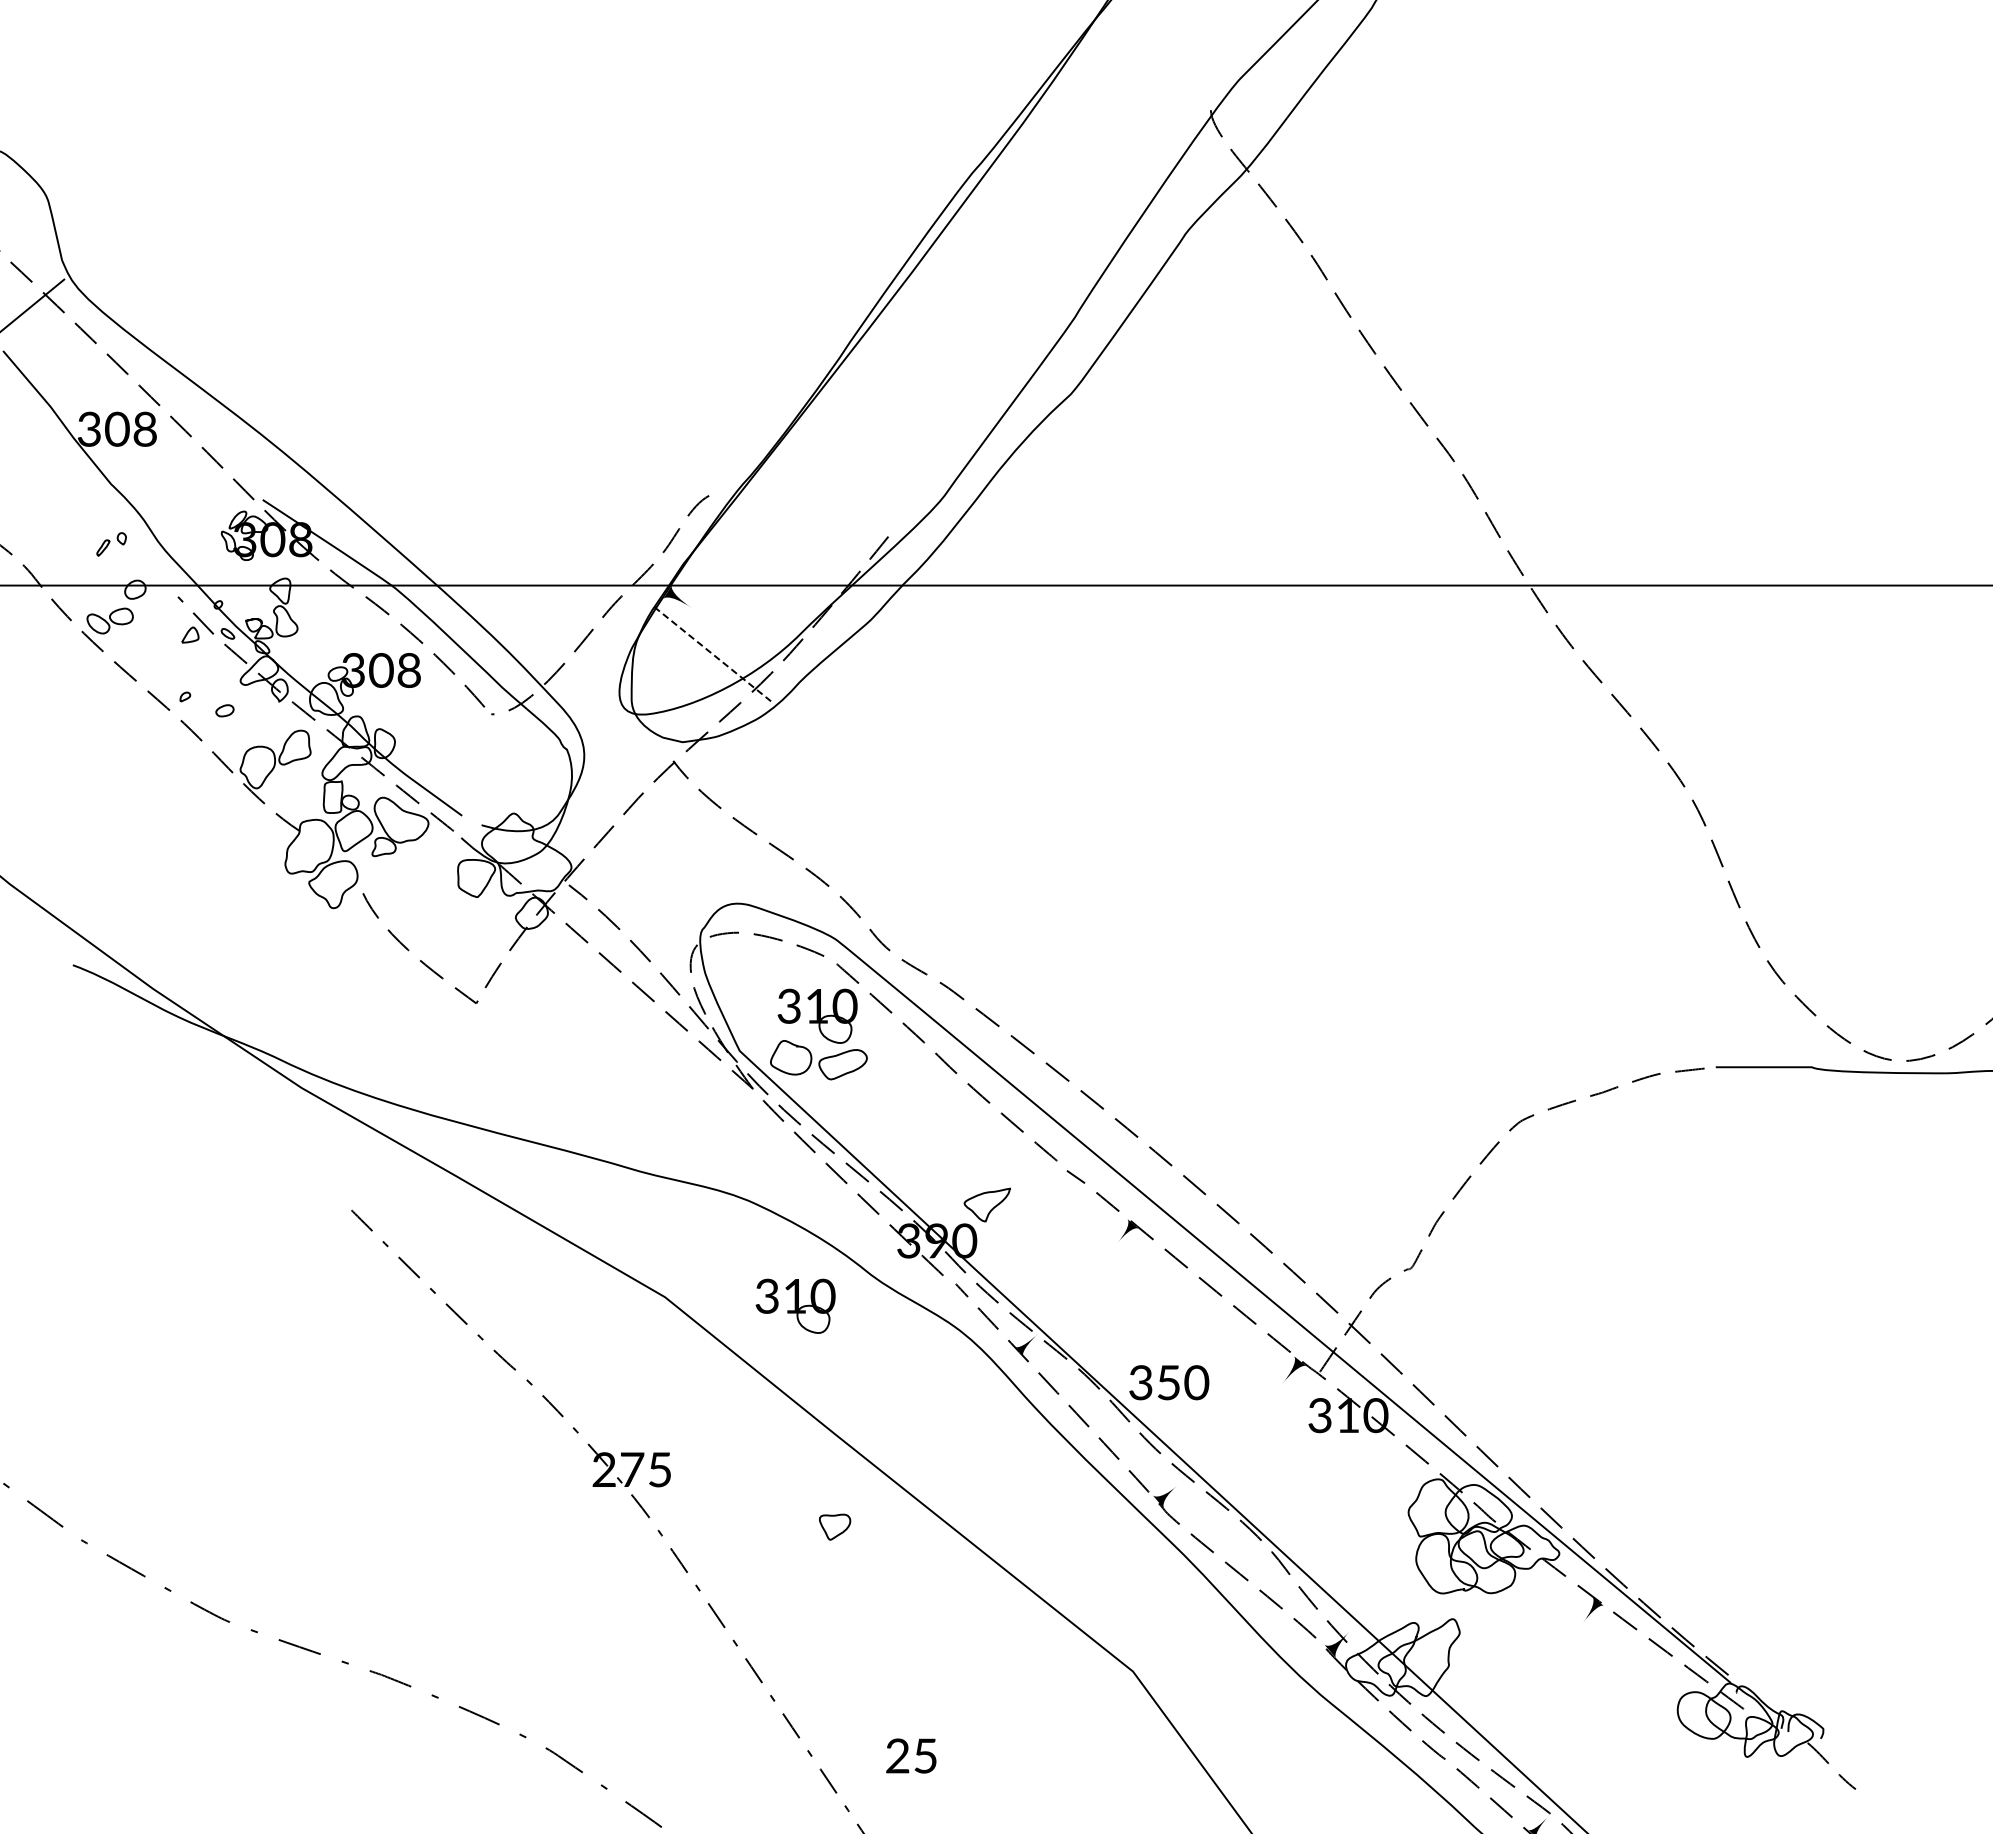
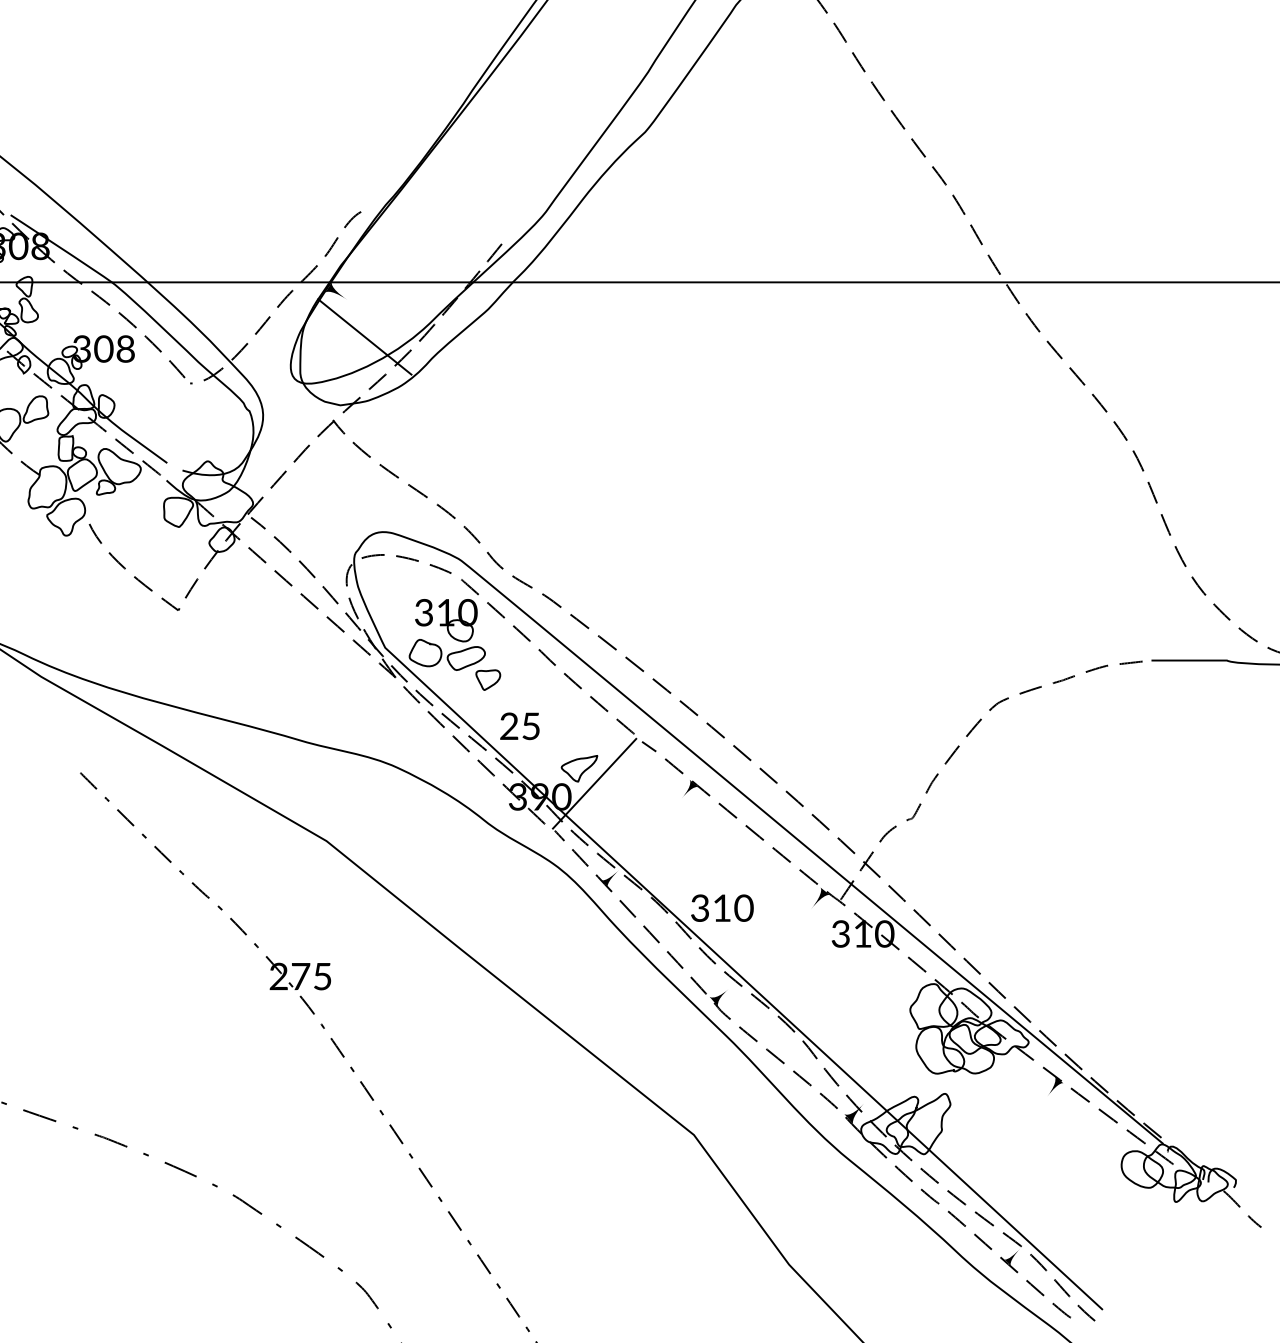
line: (714, 655) -> (365, 337), dashed -> solid
line: (1006, 1224) -> (594, 783), added
part: (795, 1305) -> (428, 847), removed
text: (1168, 1382) -> (721, 908), 350 -> 310
part: (835, 1526) -> (488, 679), moved
text: (911, 1755) -> (520, 725), moved

